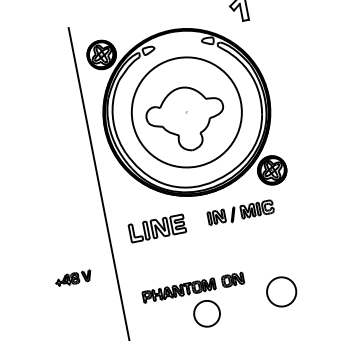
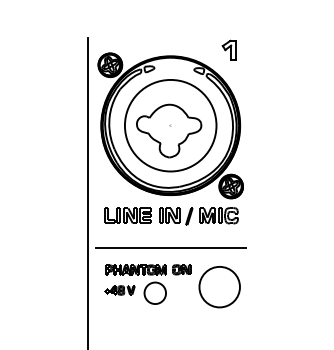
part: (240, 213) -> (198, 216), size x1.43
line: (214, 257) -> (170, 248), added
part: (73, 278) -> (119, 290), moved
part: (281, 292) -> (219, 287), size x1.67

